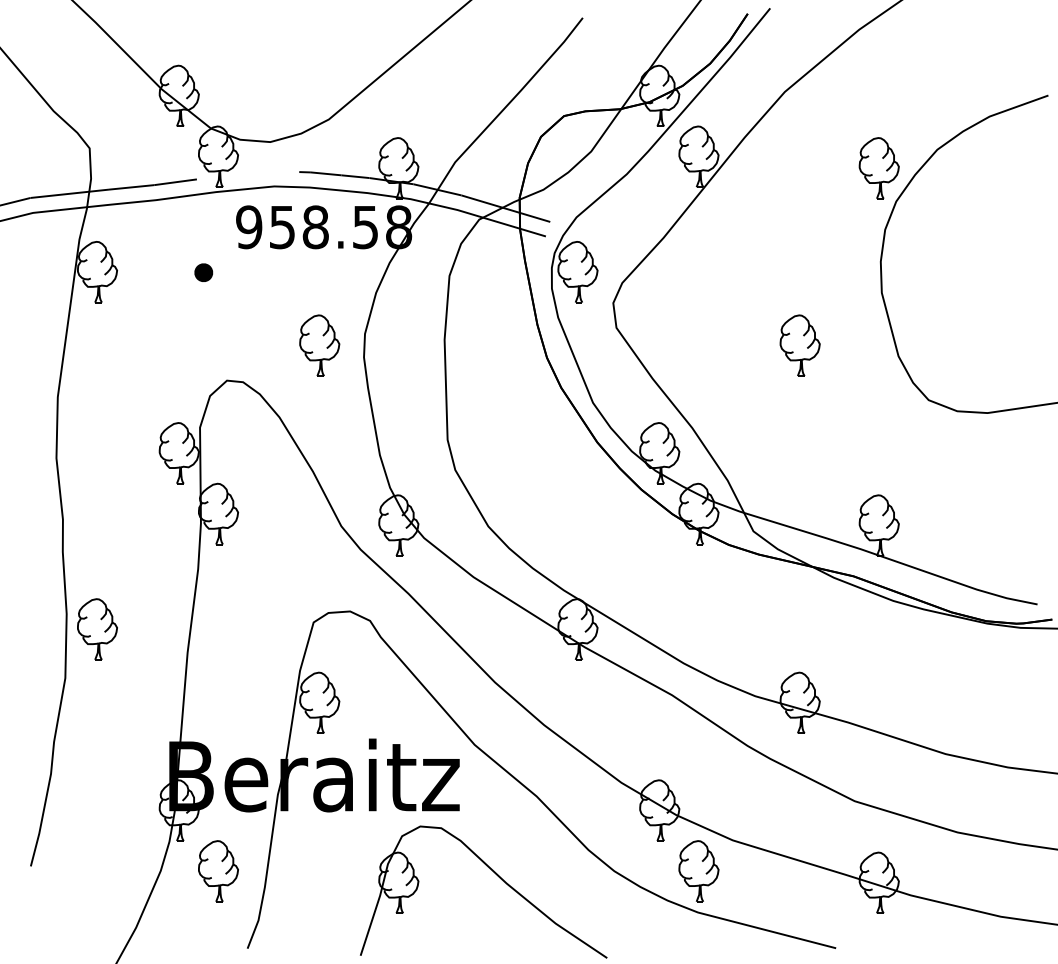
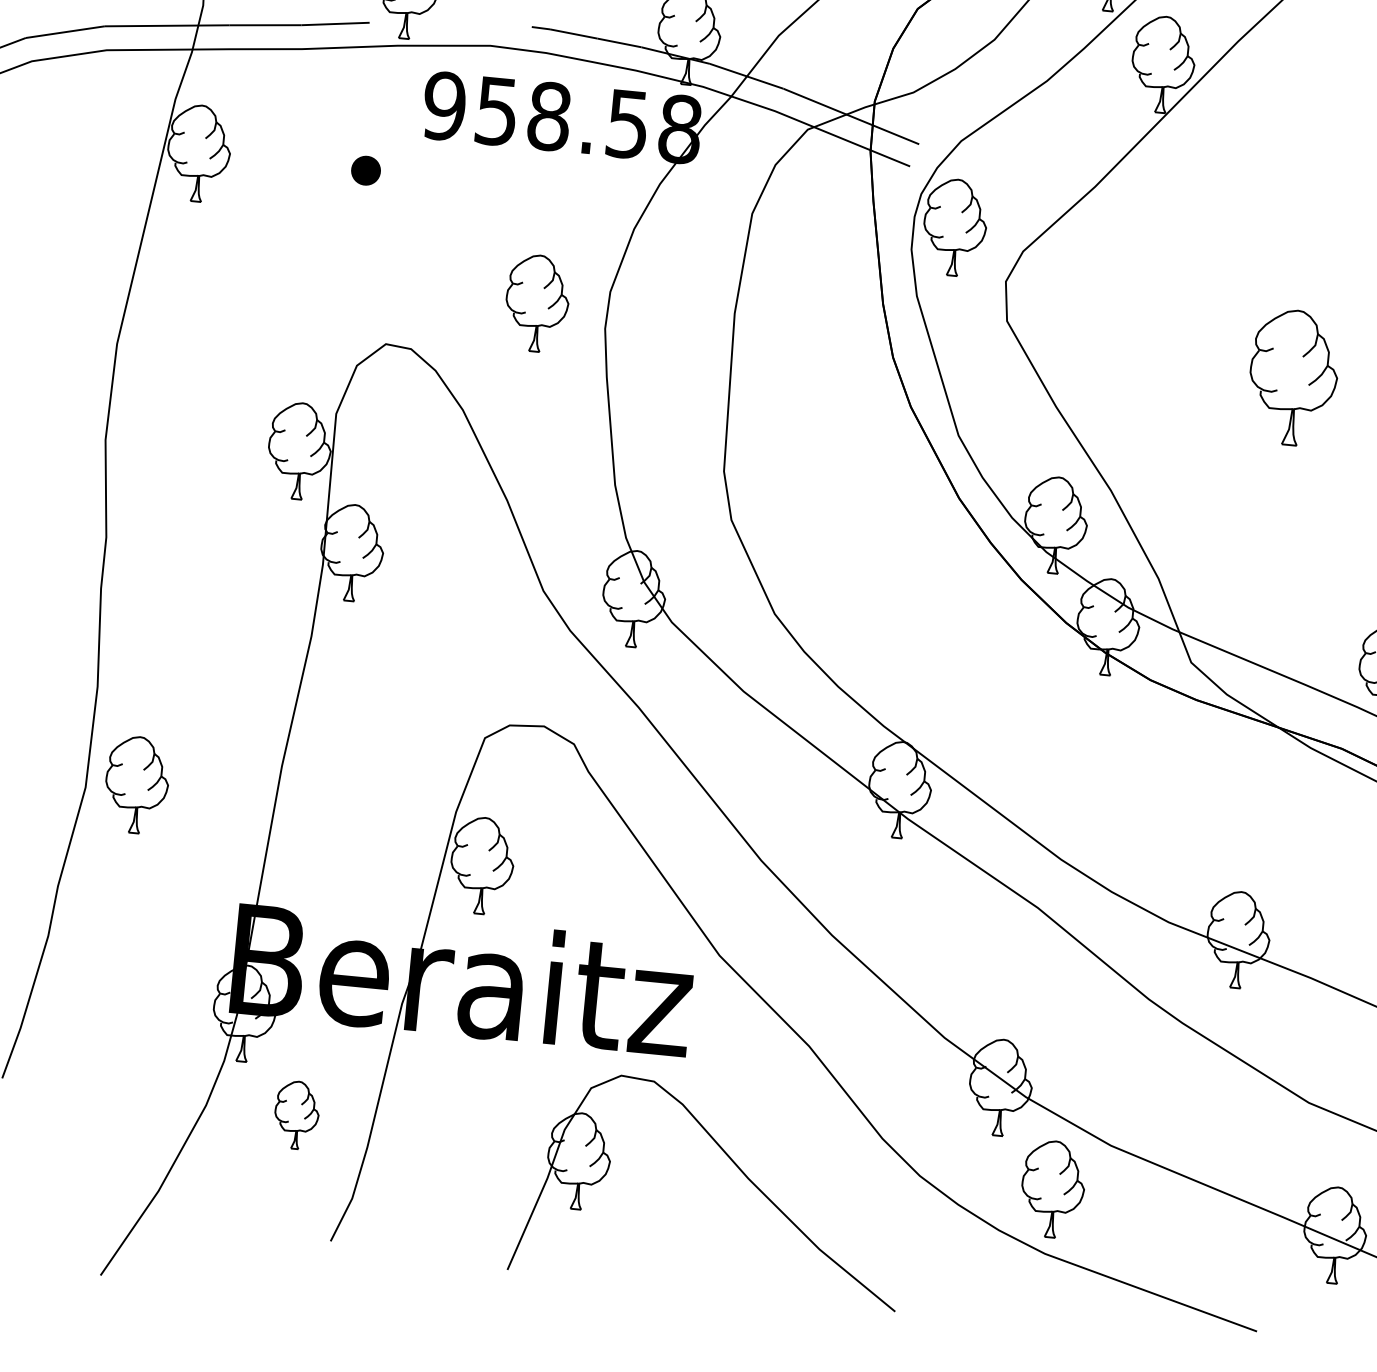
part: (799, 345) -> (1292, 377), size x1.4
part: (97, 629) -> (136, 785), moved
part: (218, 871) -> (296, 1115), size x0.7

